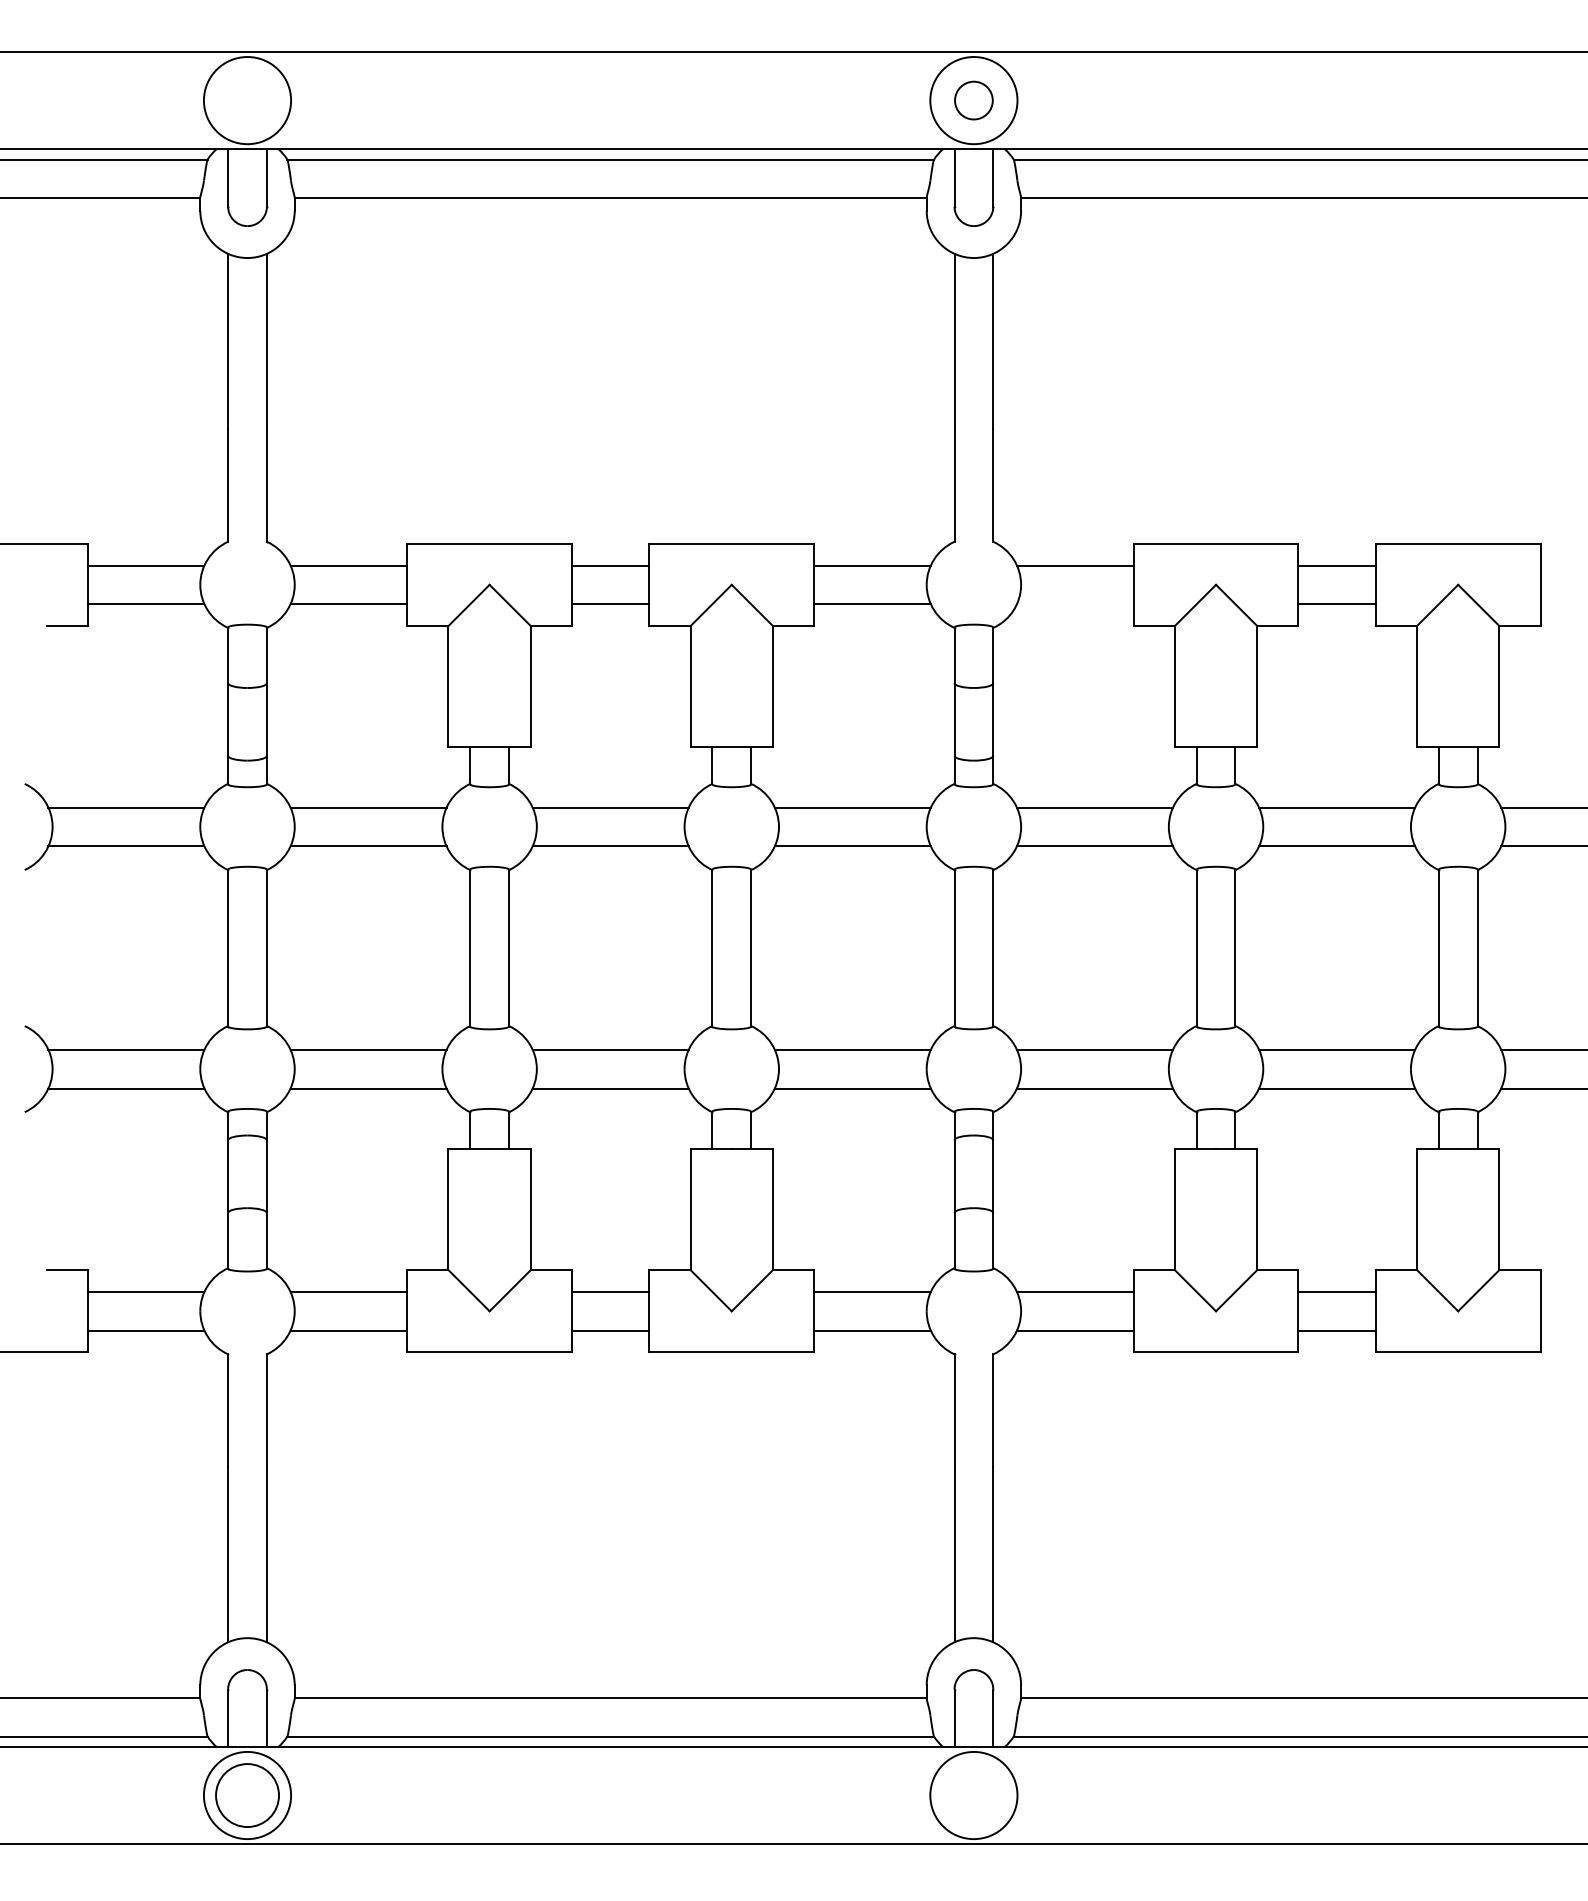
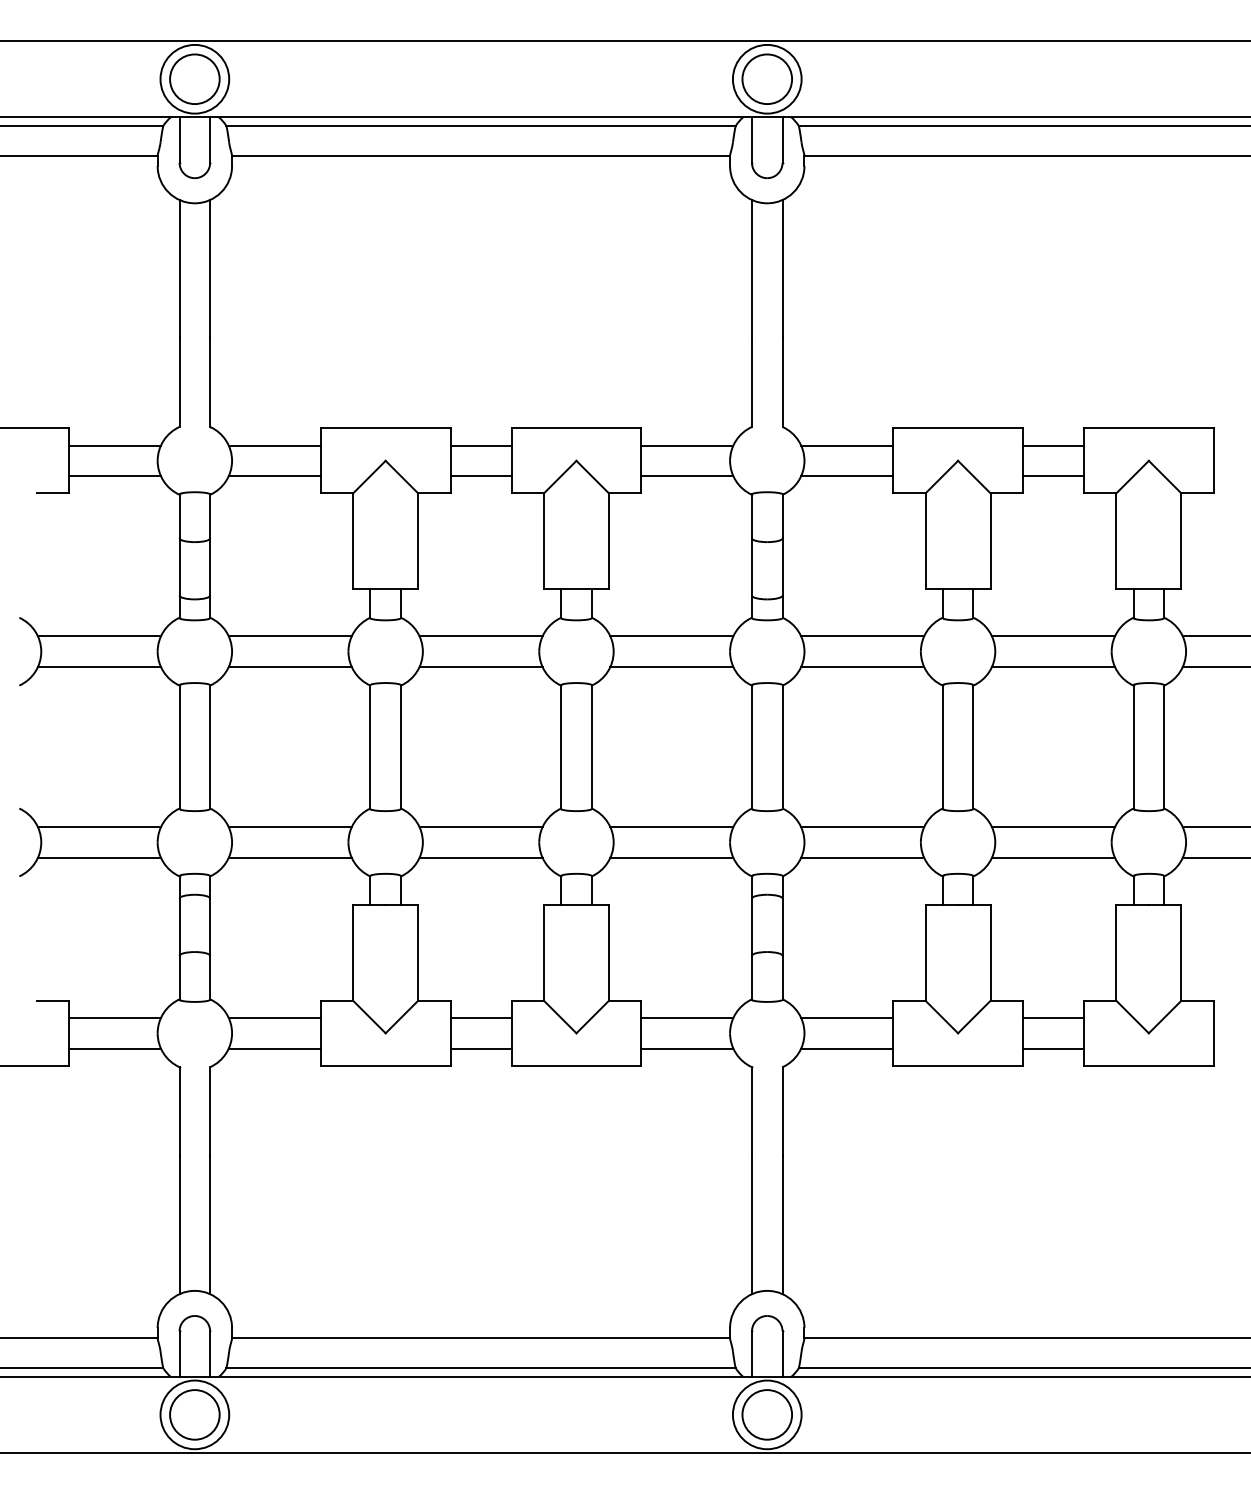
circle: (247, 100) -> (194, 79), added
circle: (973, 100) -> (766, 79), size x1.67
line: (1074, 604) -> (846, 476), added
circle: (973, 1795) -> (766, 1414), added

